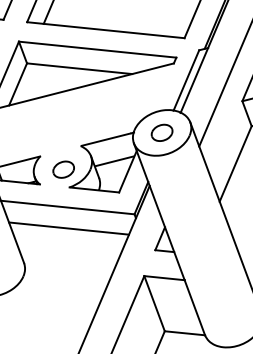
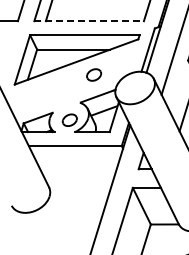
line: (106, 30) -> (89, 21), solid -> dashed
part: (162, 132) -> (94, 74), moved
line: (68, 228) -> (77, 160), removed

